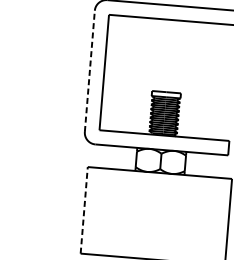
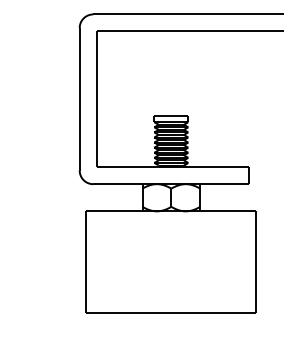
line: (89, 70) -> (79, 98), dashed -> solid
line: (84, 210) -> (86, 262), dashed -> solid

